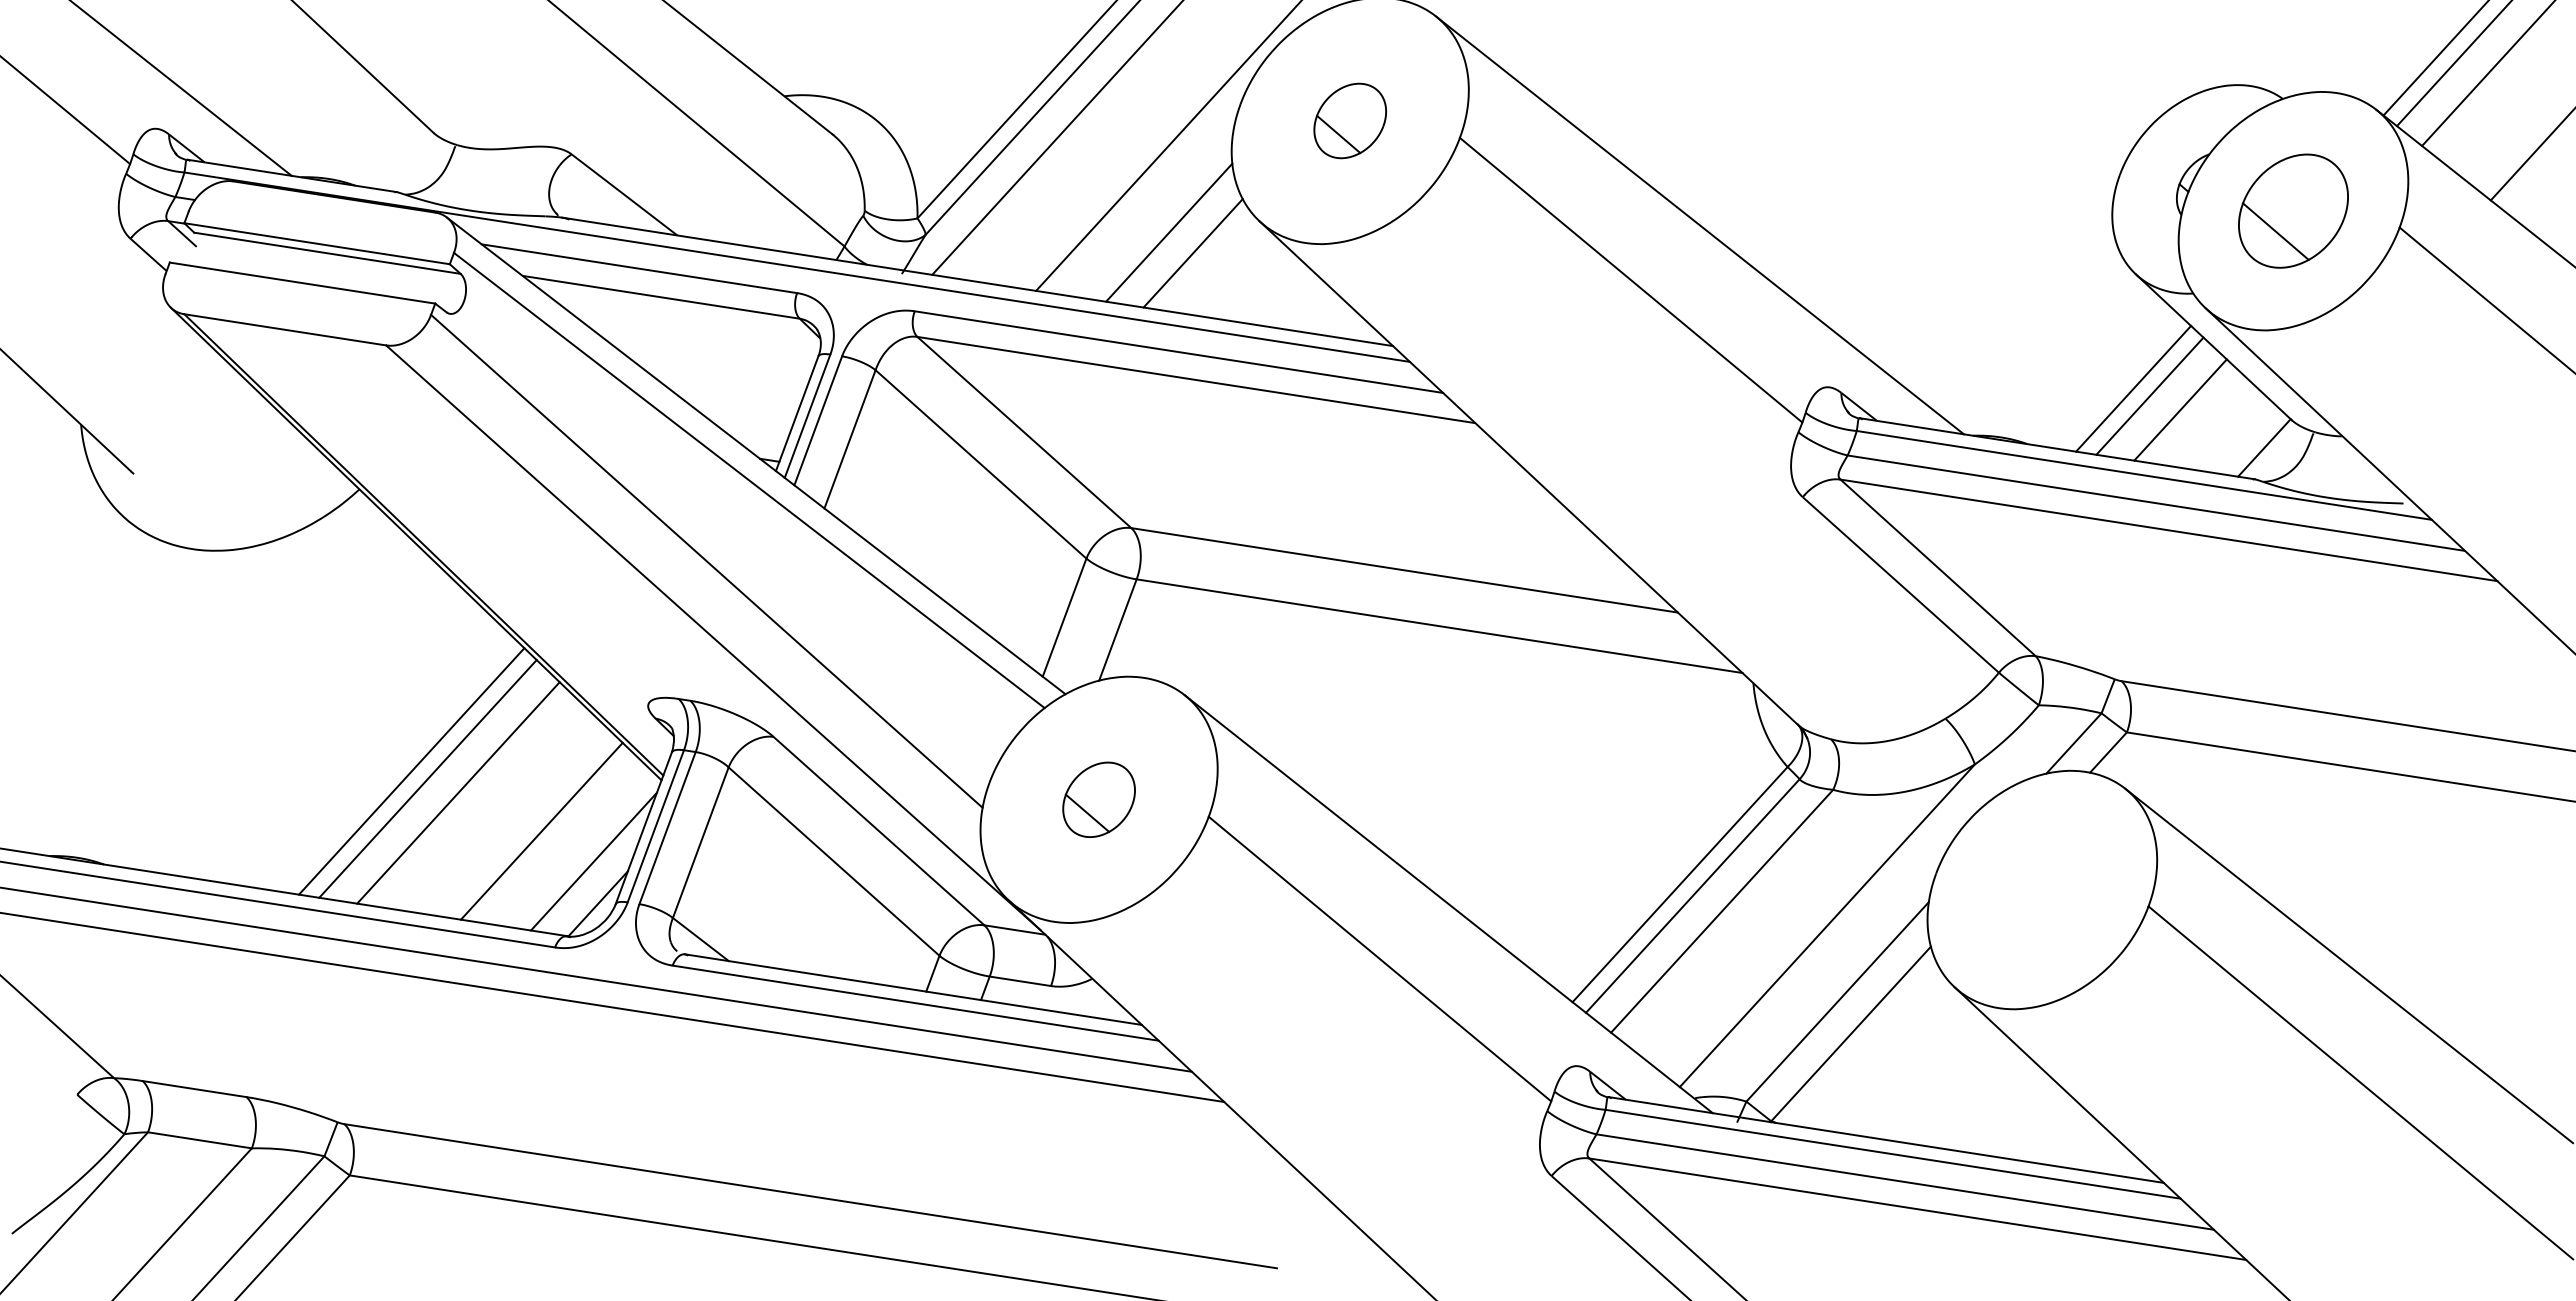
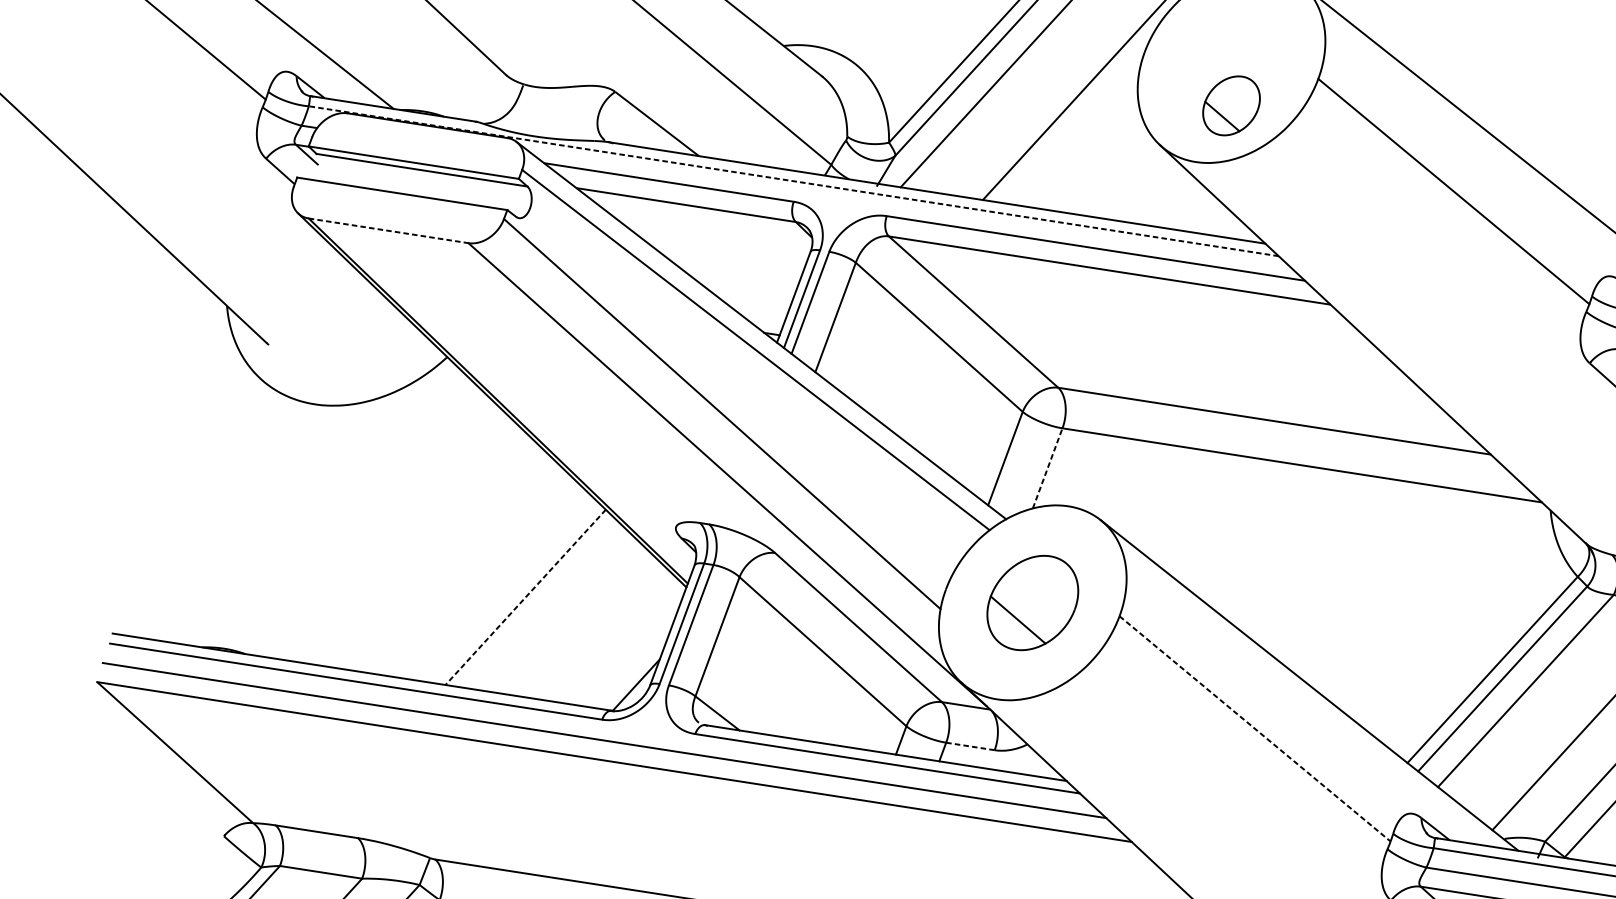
part: (1349, 120) -> (1230, 105), moved
line: (1169, 232) -> (1088, 153), removed
line: (1192, 253) -> (1106, 170), removed
line: (797, 267) -> (794, 181), solid -> dashed
line: (285, 329) -> (388, 230), solid -> dashed
line: (1117, 630) -> (1047, 468), solid -> dashed
line: (411, 771) -> (488, 580), removed
line: (427, 778) -> (501, 585), removed
line: (458, 793) -> (525, 597), solid -> dashed
part: (1098, 799) -> (1032, 602), size x1.6
line: (541, 830) -> (591, 627), removed
line: (593, 861) -> (632, 651), removed
line: (1379, 959) -> (1254, 729), solid -> dashed
line: (1020, 981) -> (970, 746), solid -> dashed

